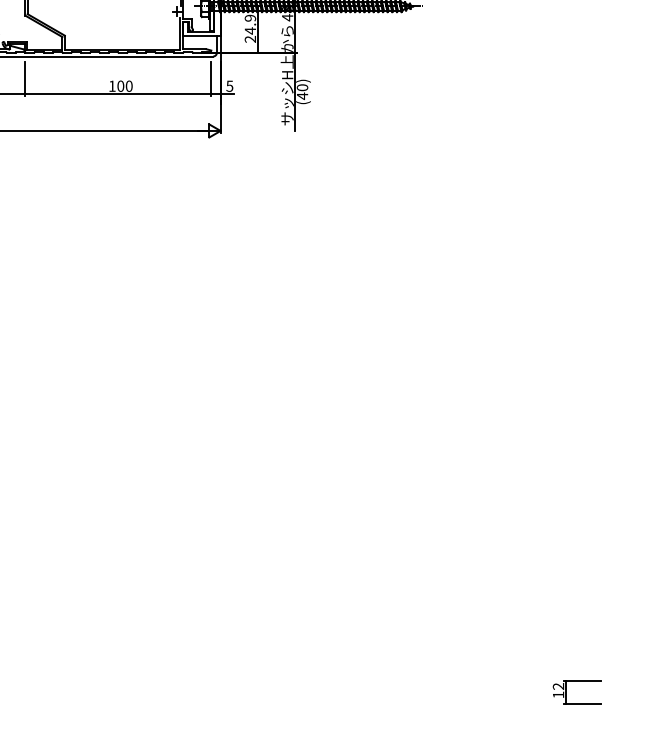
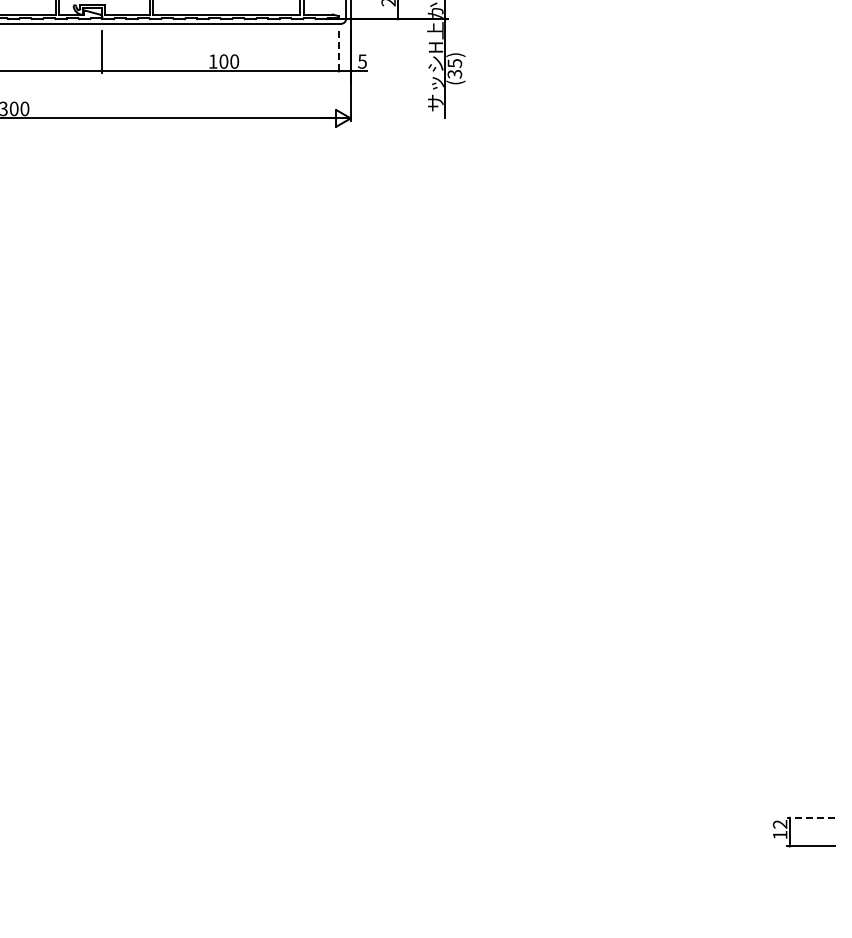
line: (210, 79) -> (338, 52), solid -> dashed
text: (302, 92) -> (454, 69), (40) -> (35)
line: (582, 681) -> (810, 817), solid -> dashed

